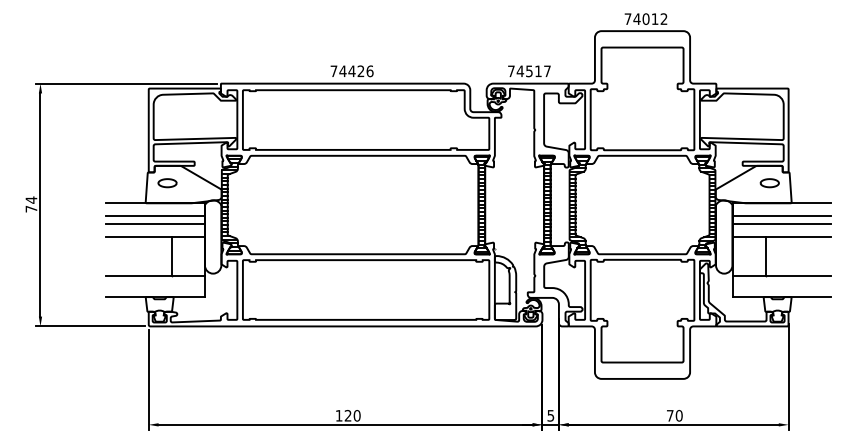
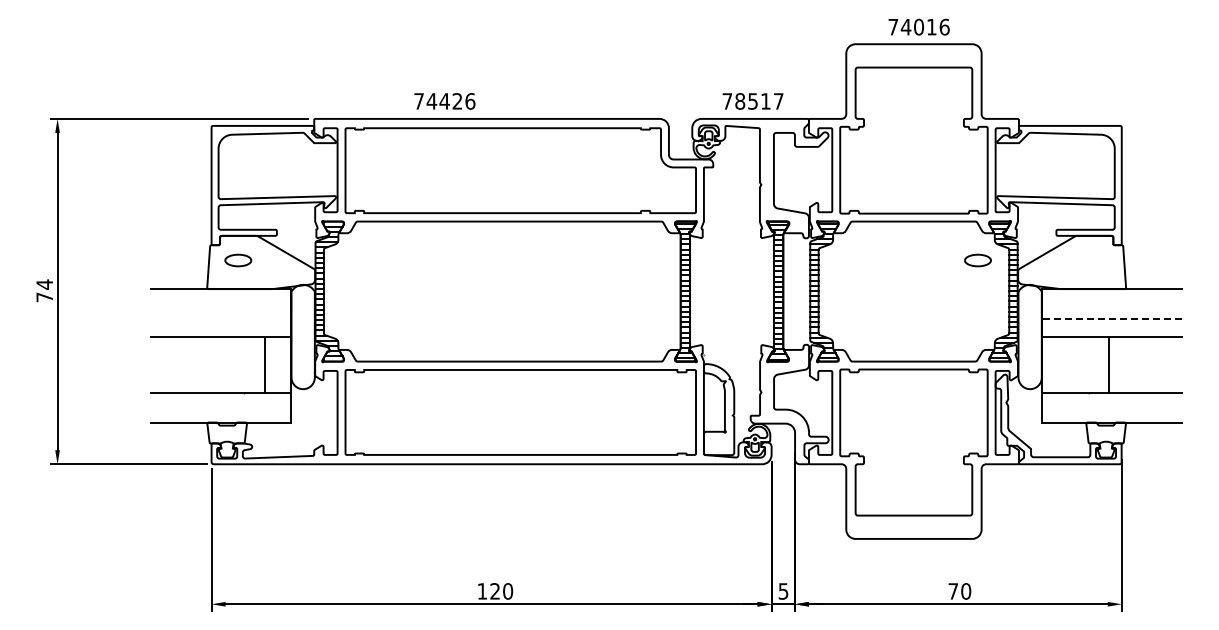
text: (664, 18) -> (944, 26), 74012 -> 74016
text: (351, 71) -> (444, 101), moved
text: (519, 71) -> (739, 101), 74517 -> 78517
part: (769, 183) -> (977, 260), moved
line: (155, 216) -> (220, 307), removed
line: (782, 216) -> (1112, 307), removed
line: (155, 223) -> (220, 318), removed
line: (781, 223) -> (1111, 318), solid -> dashed
line: (171, 257) -> (265, 365), moved
line: (765, 257) -> (1109, 365), moved

